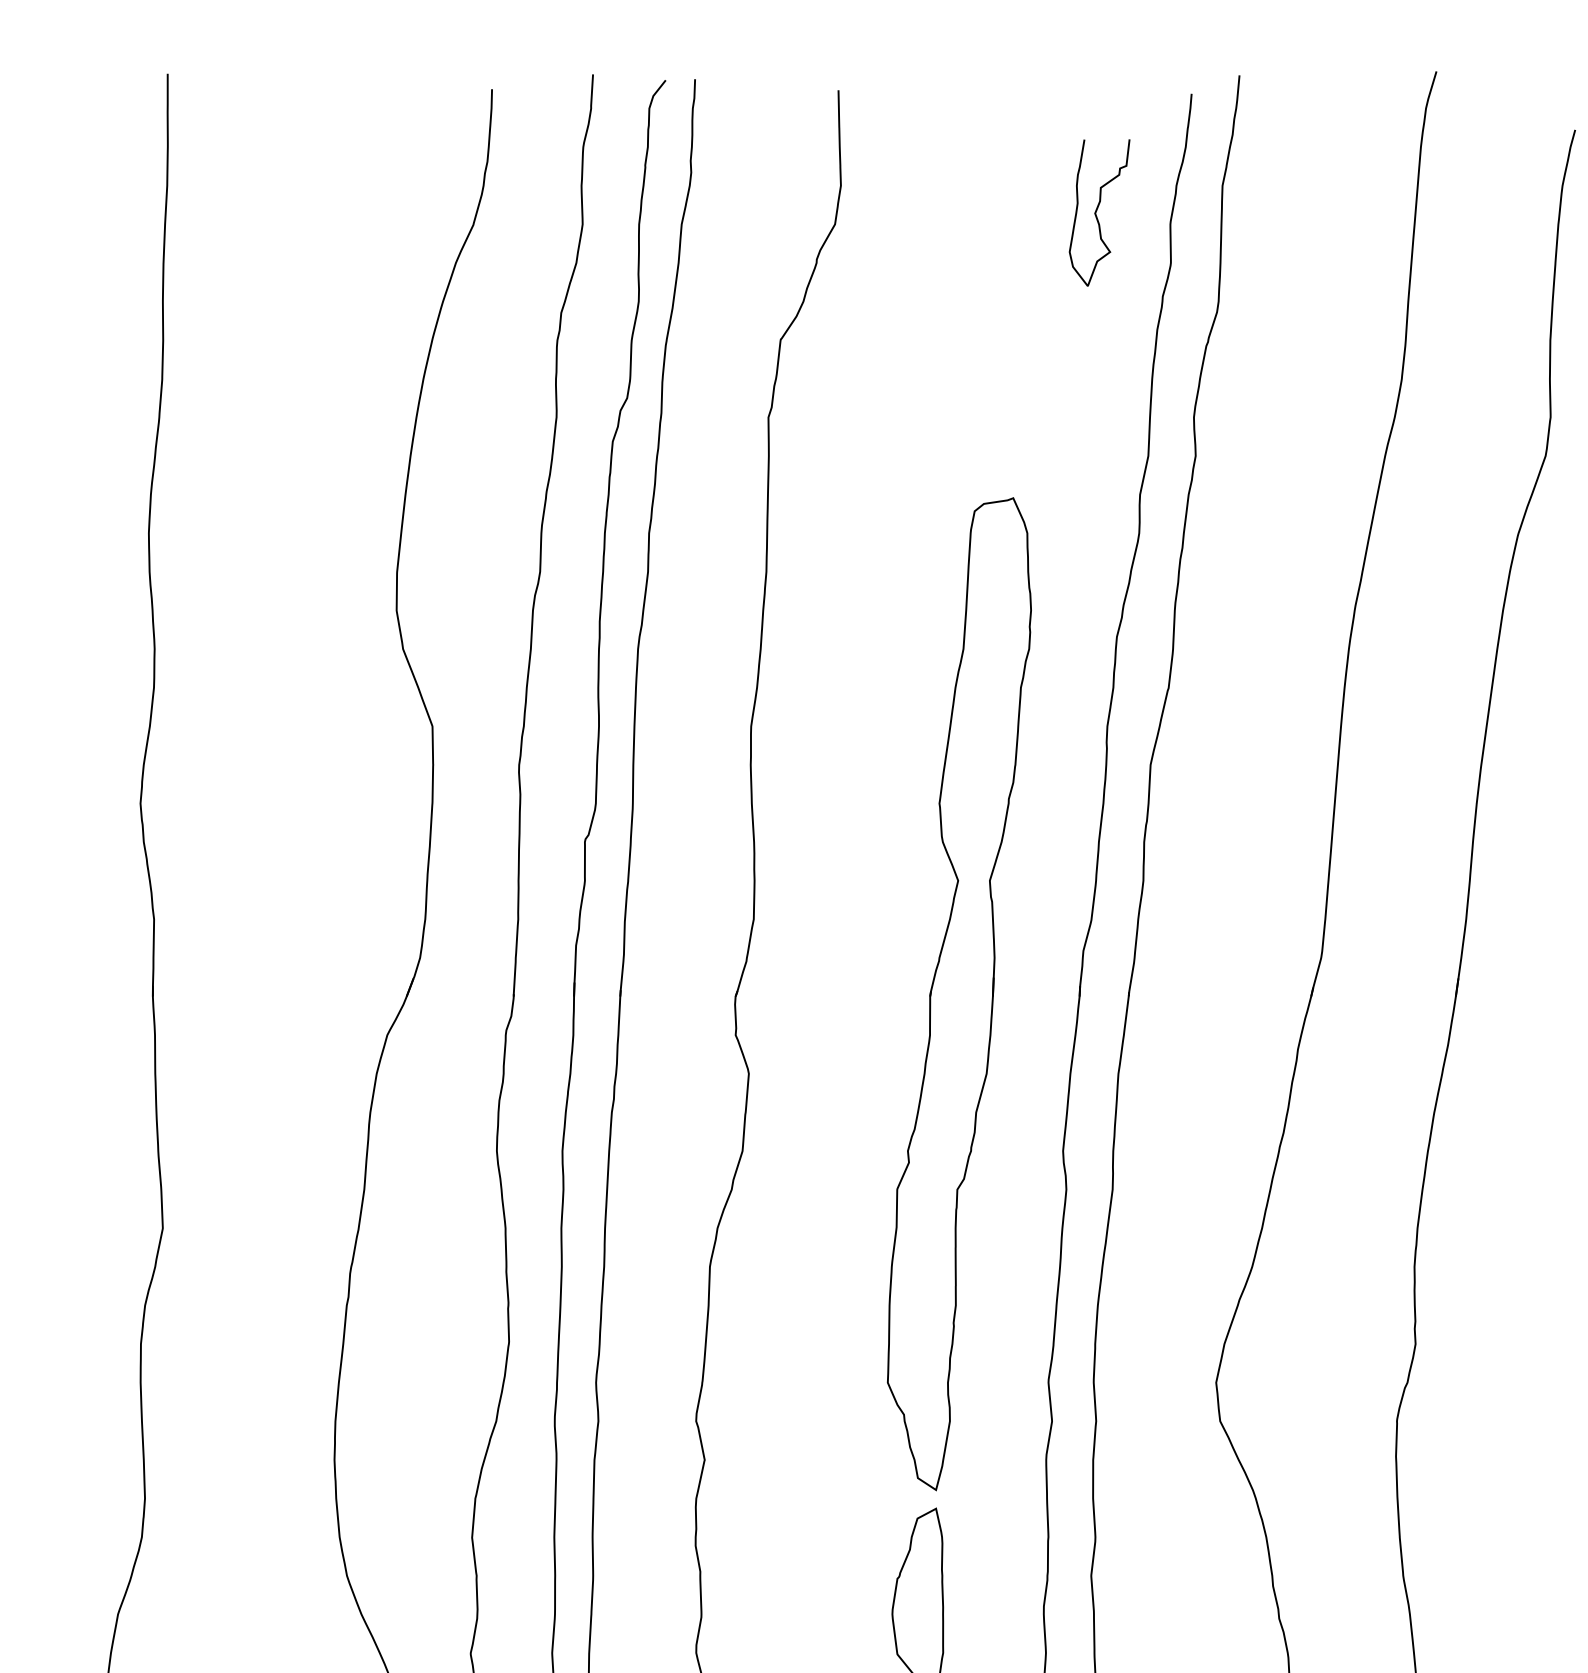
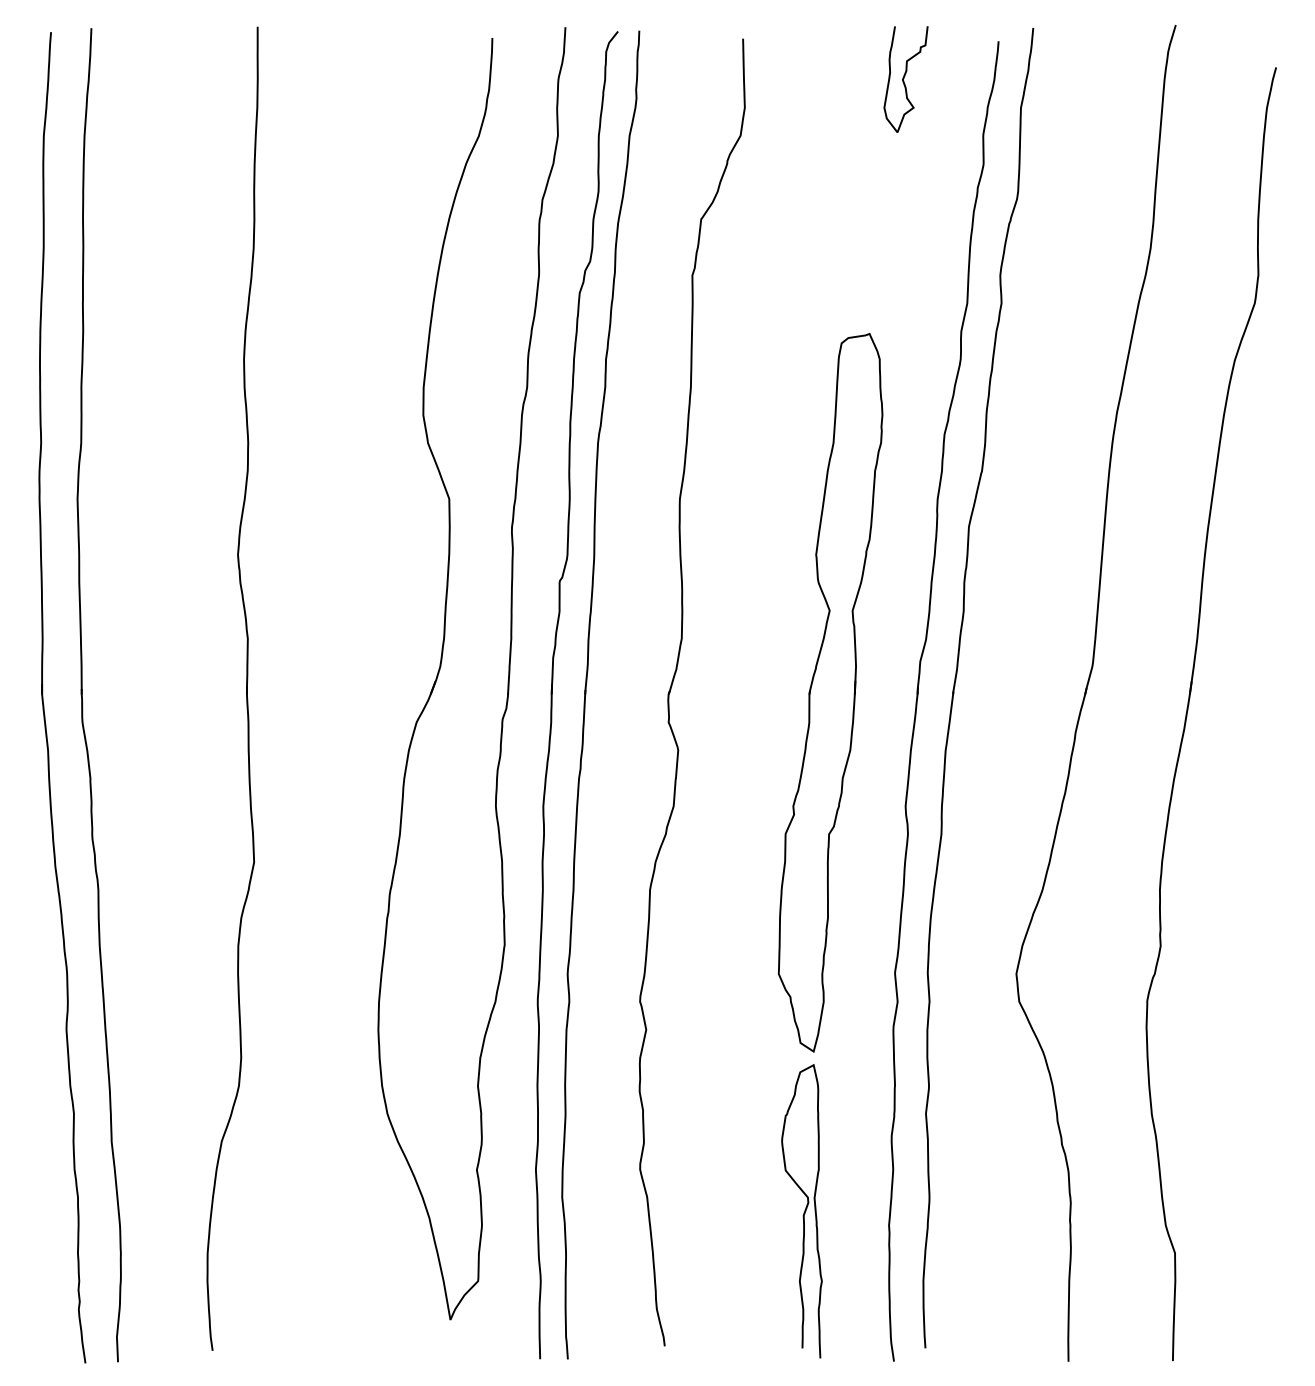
curve: (1097, 211) -> (904, 78), moved

